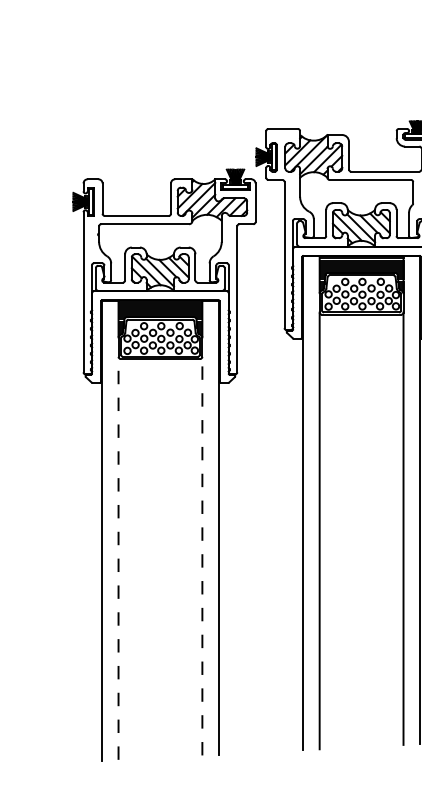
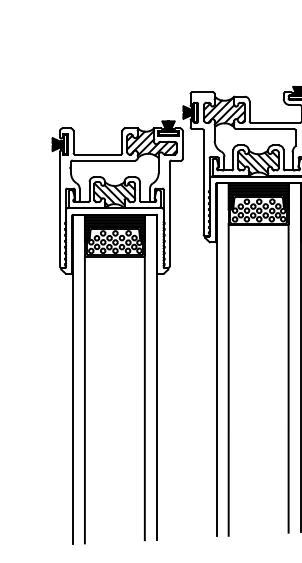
line: (202, 555) -> (144, 397), dashed -> solid
line: (118, 558) -> (84, 399), dashed -> solid

